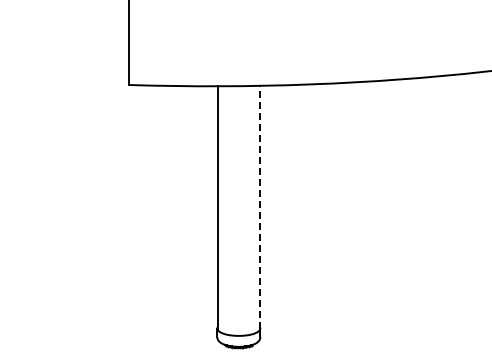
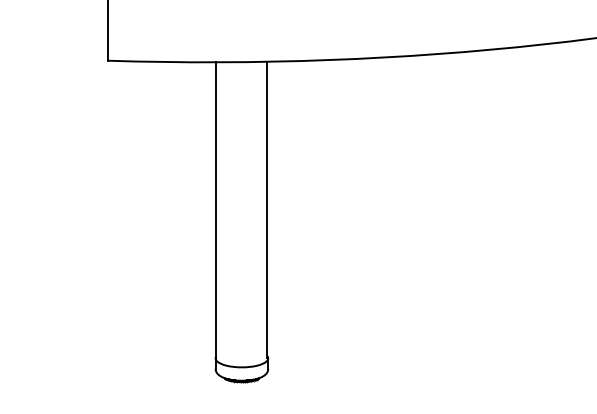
line: (259, 206) -> (267, 209), dashed -> solid

